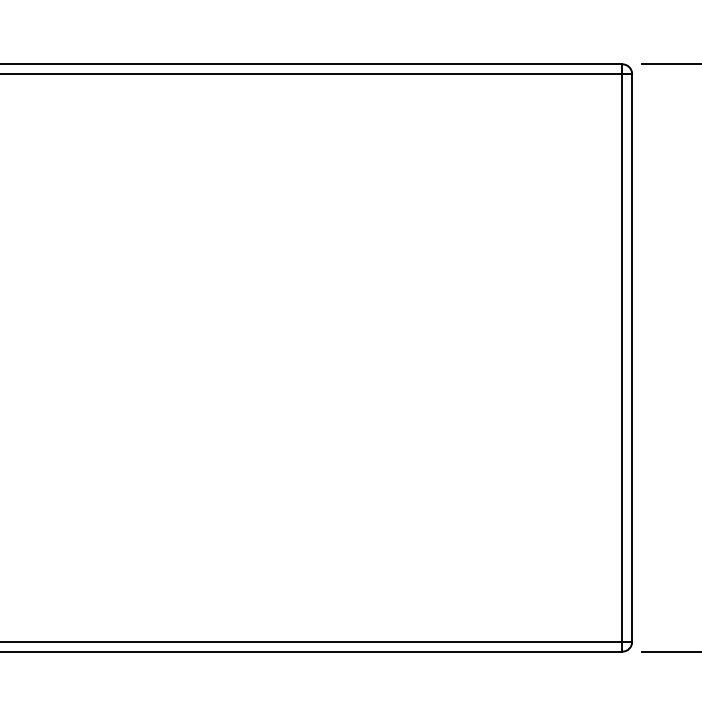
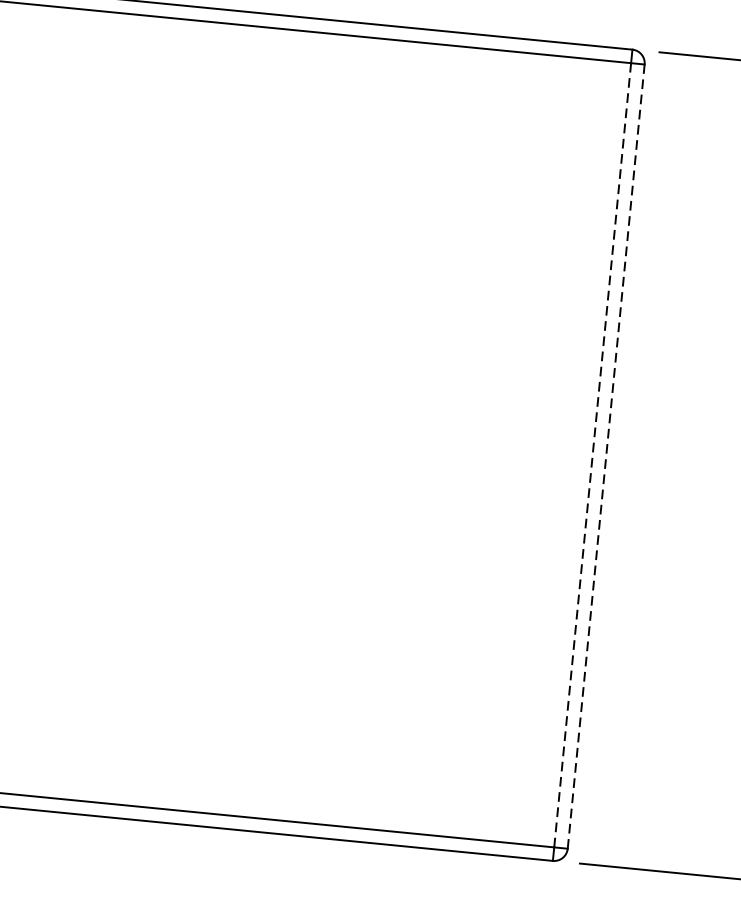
line: (622, 357) -> (592, 454), solid -> dashed
line: (632, 357) -> (606, 455), solid -> dashed

